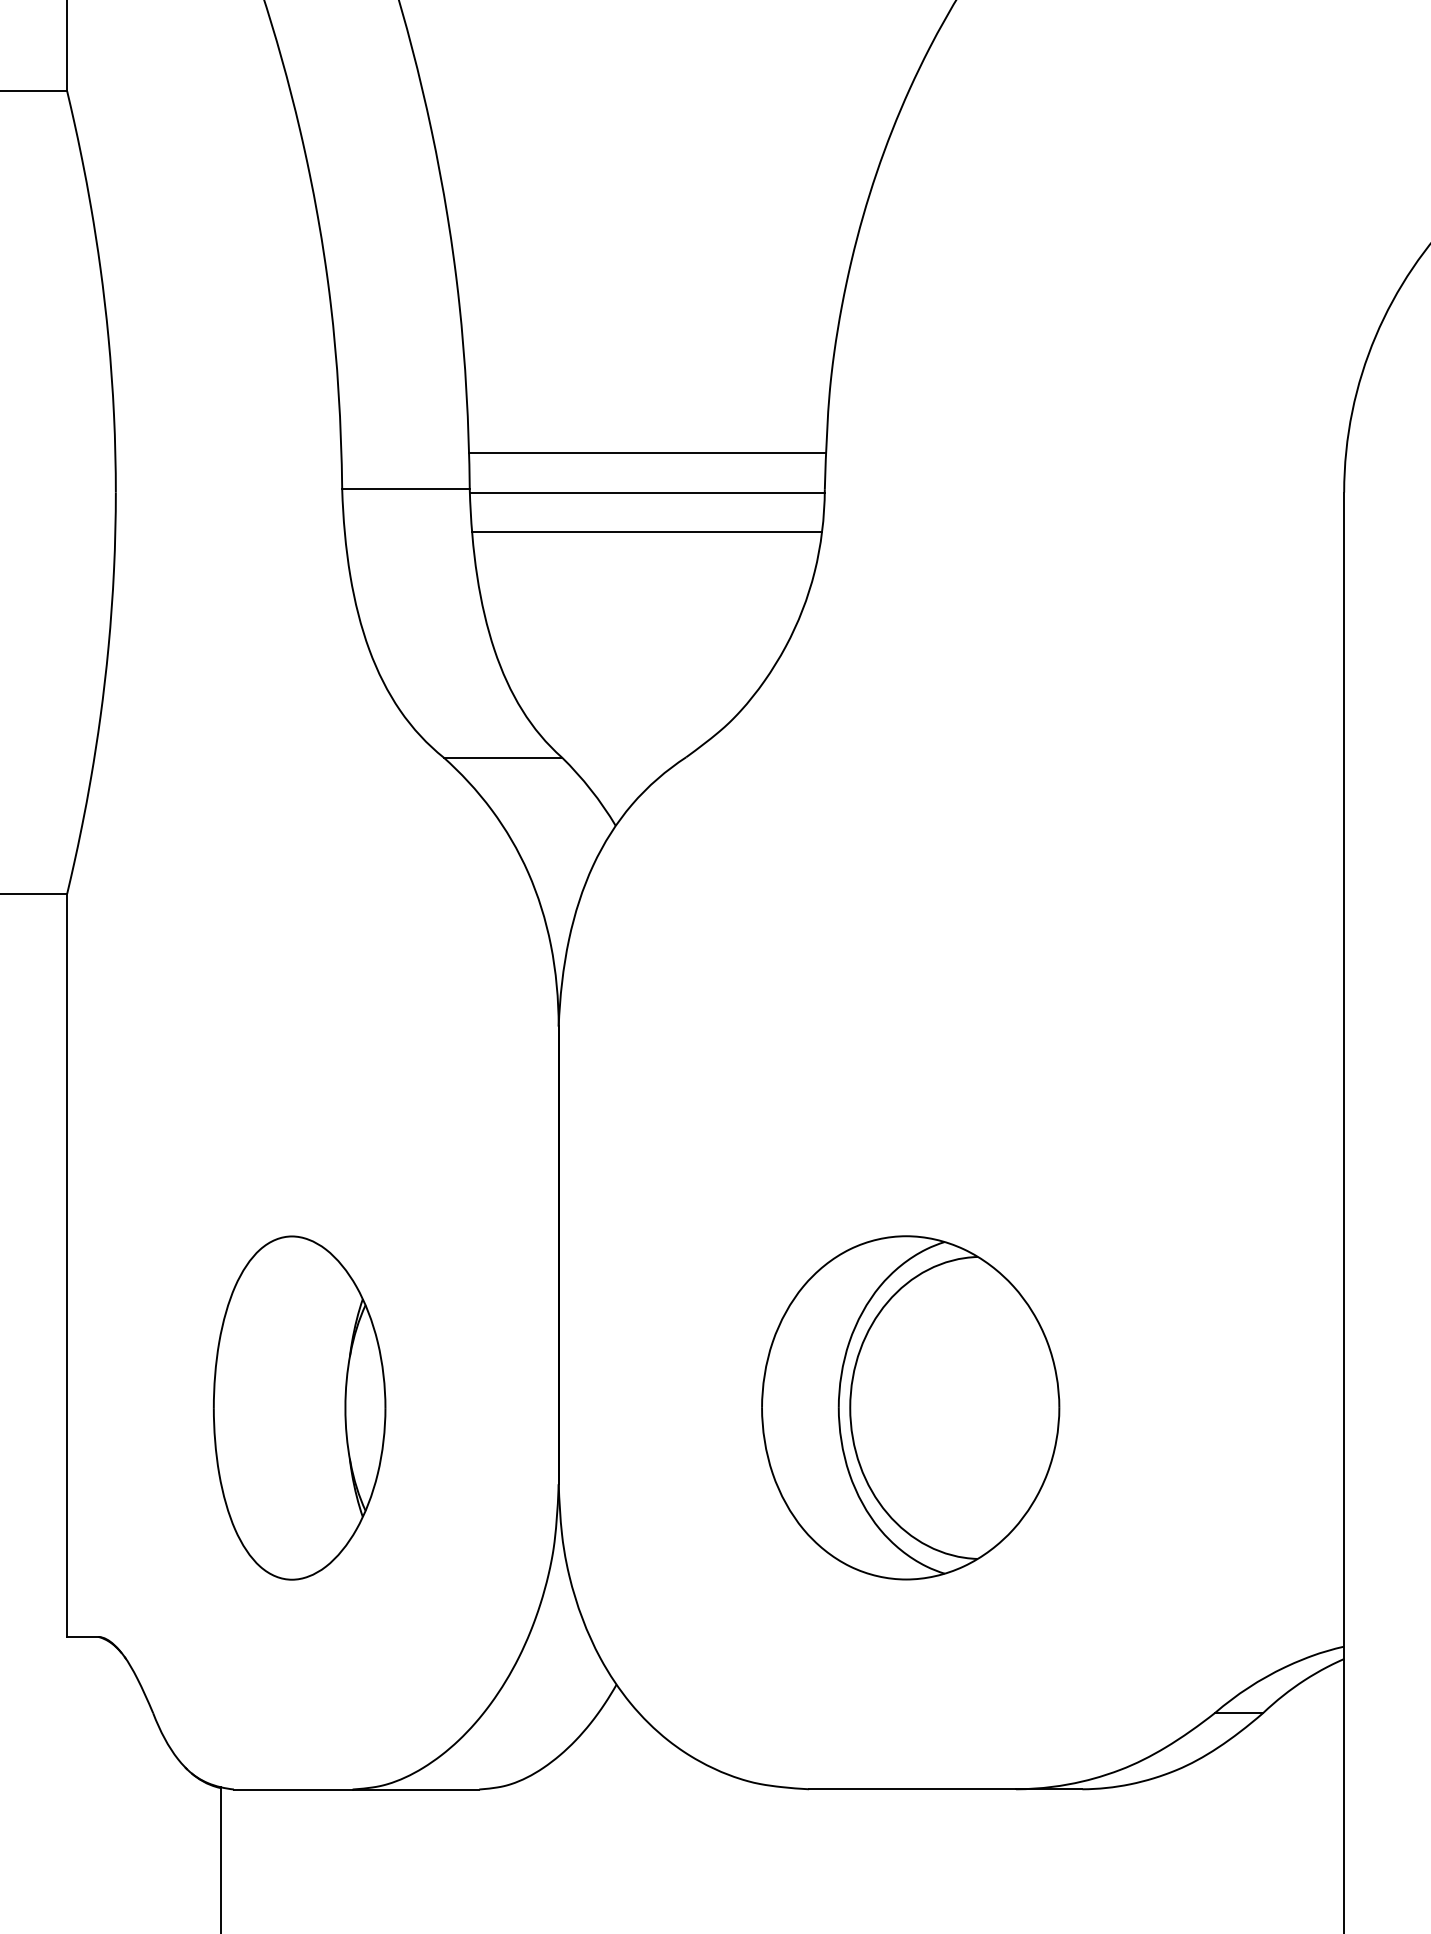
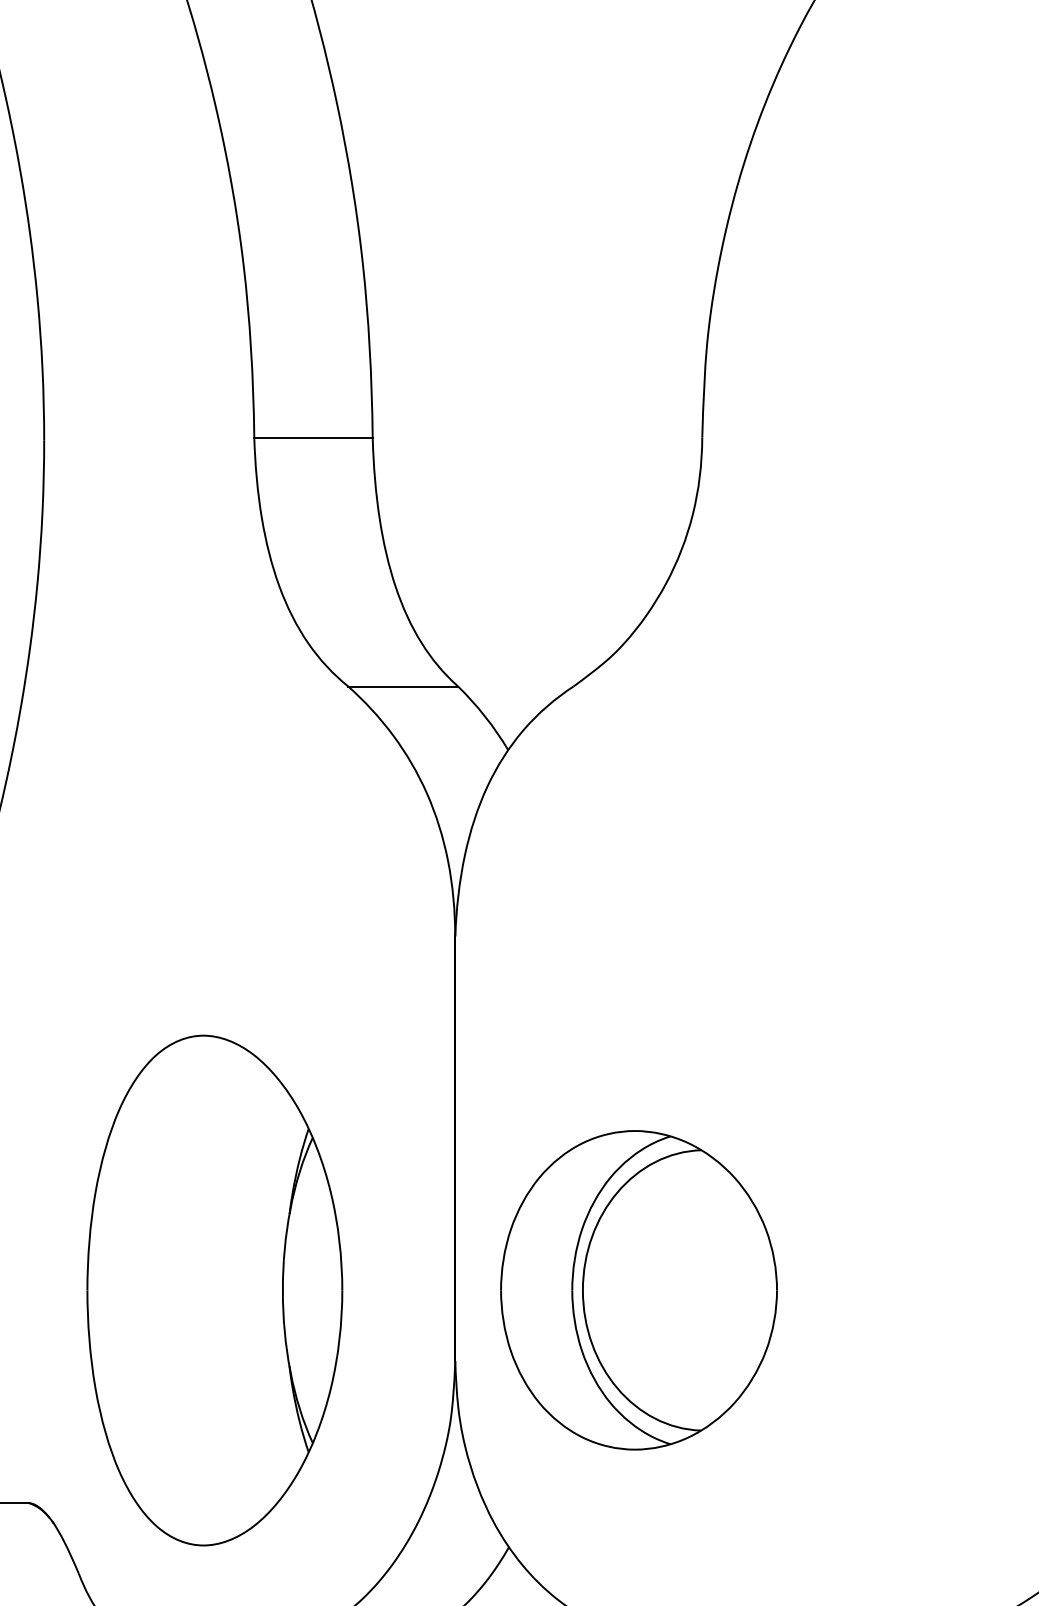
line: (647, 452) -> (537, 403), removed
line: (646, 492) -> (536, 440), removed
line: (647, 532) -> (537, 477), removed
part: (299, 1407) -> (214, 1289), size x1.6
part: (910, 1407) -> (638, 1289), moved

